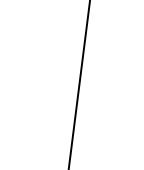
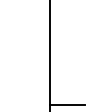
line: (99, 151) -> (67, 105), added

